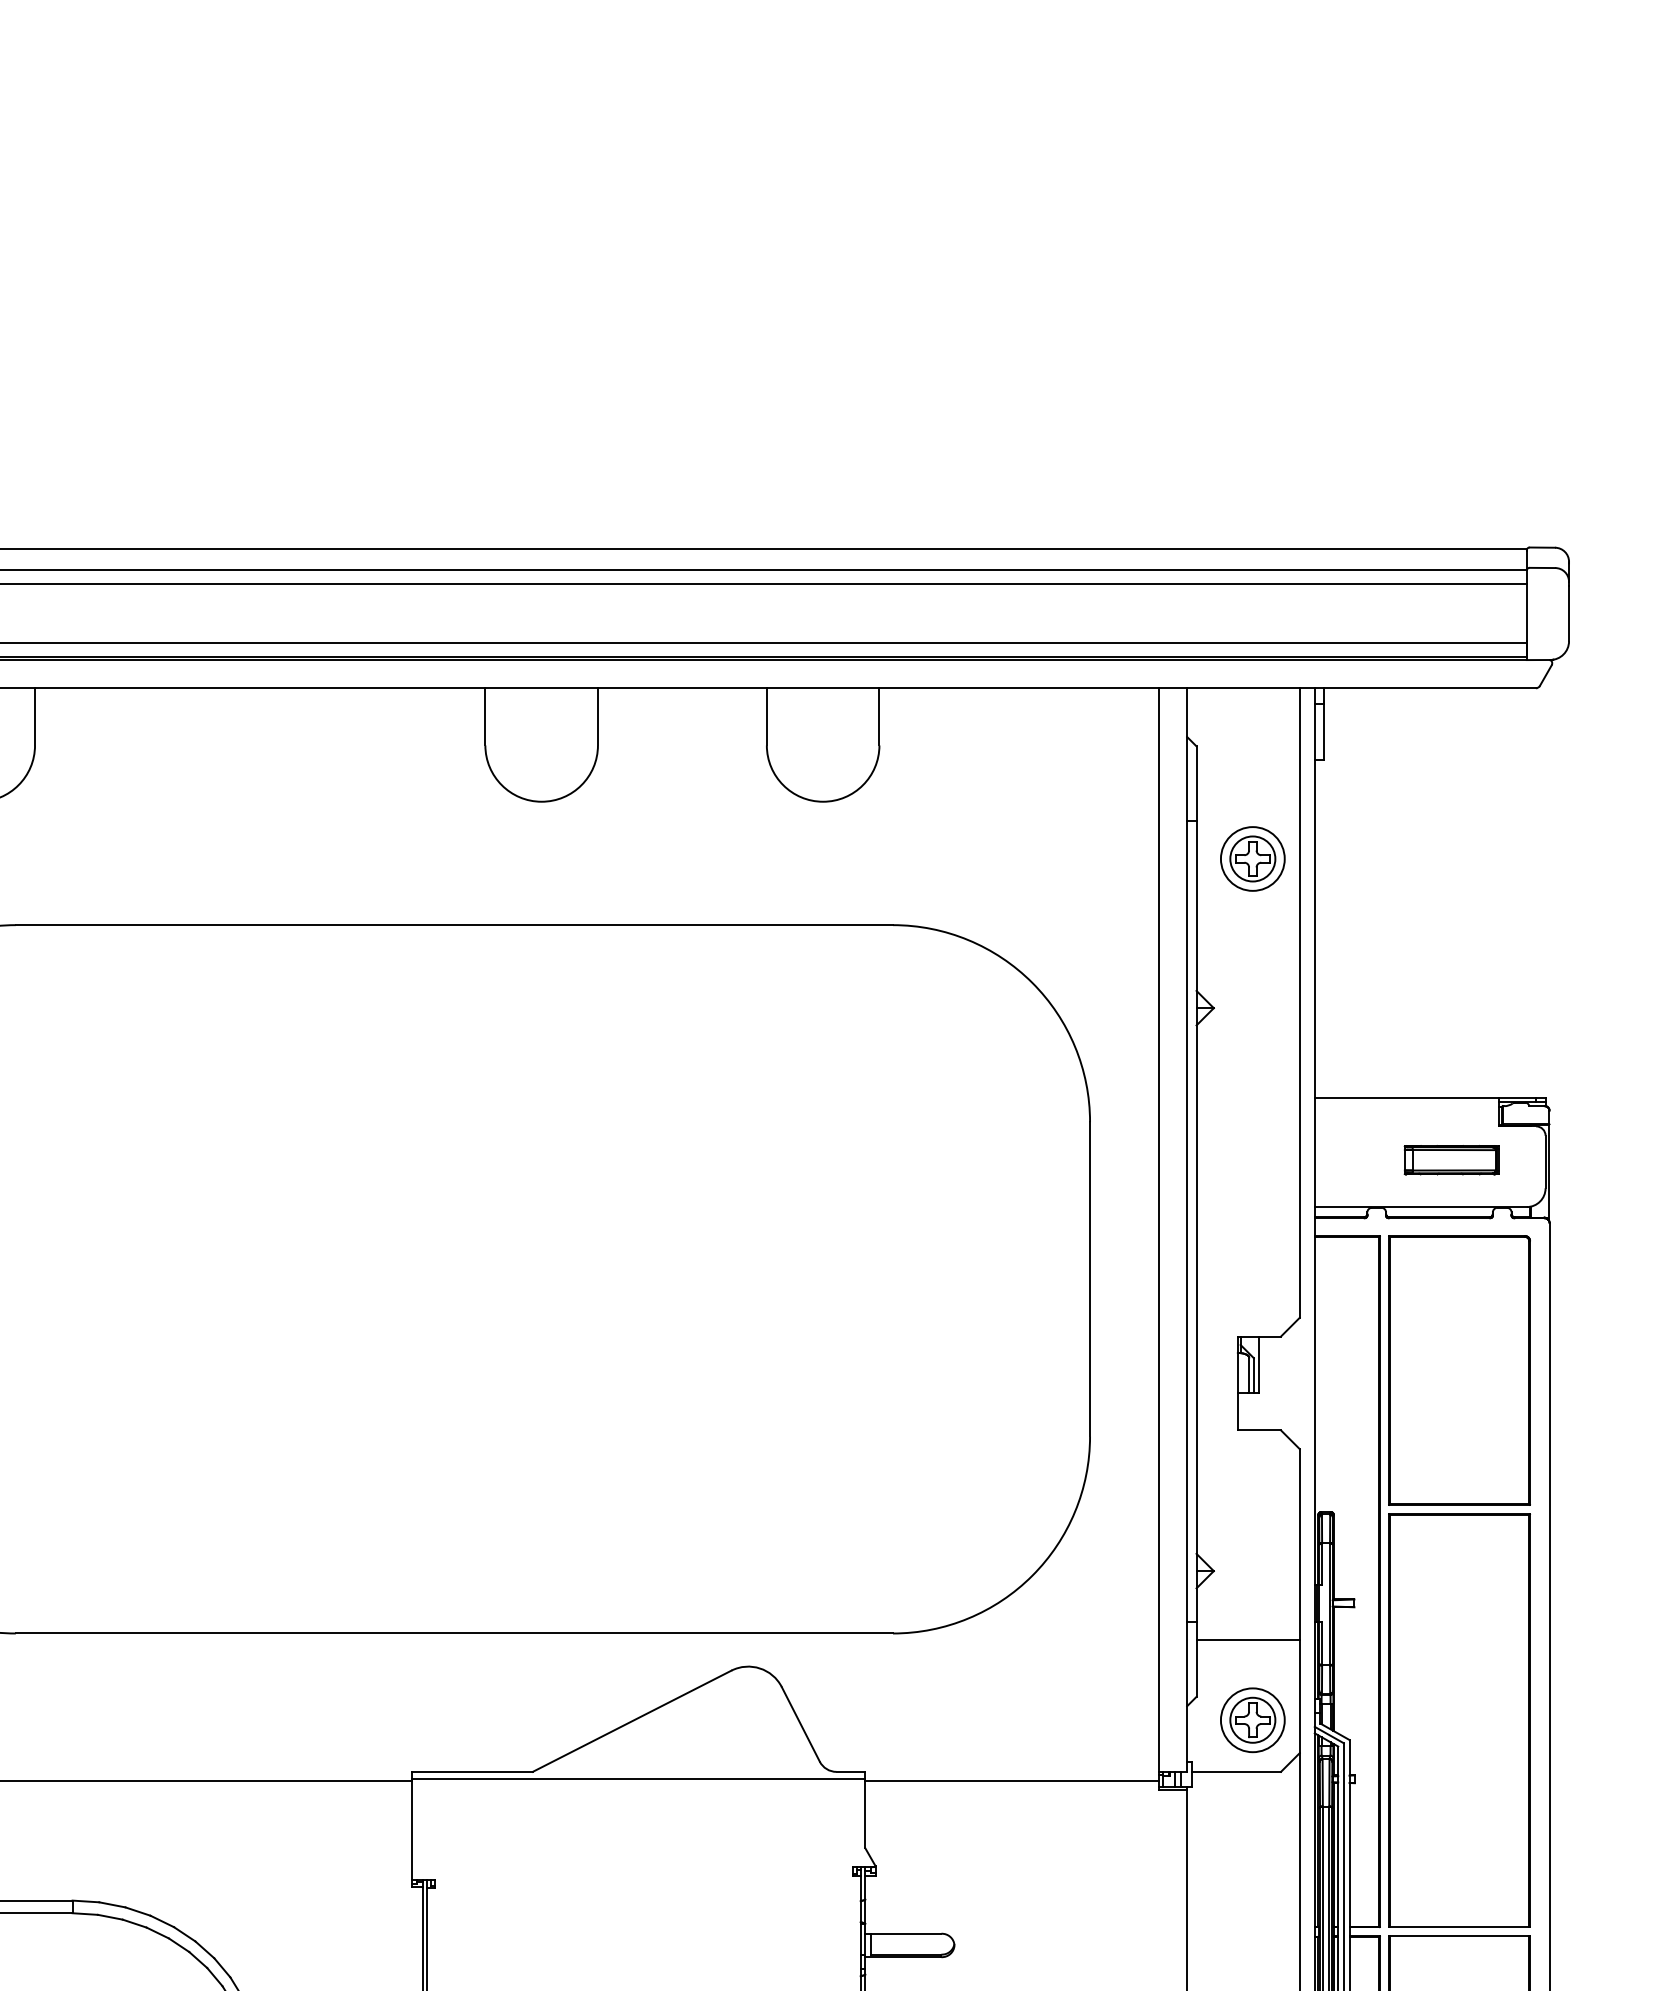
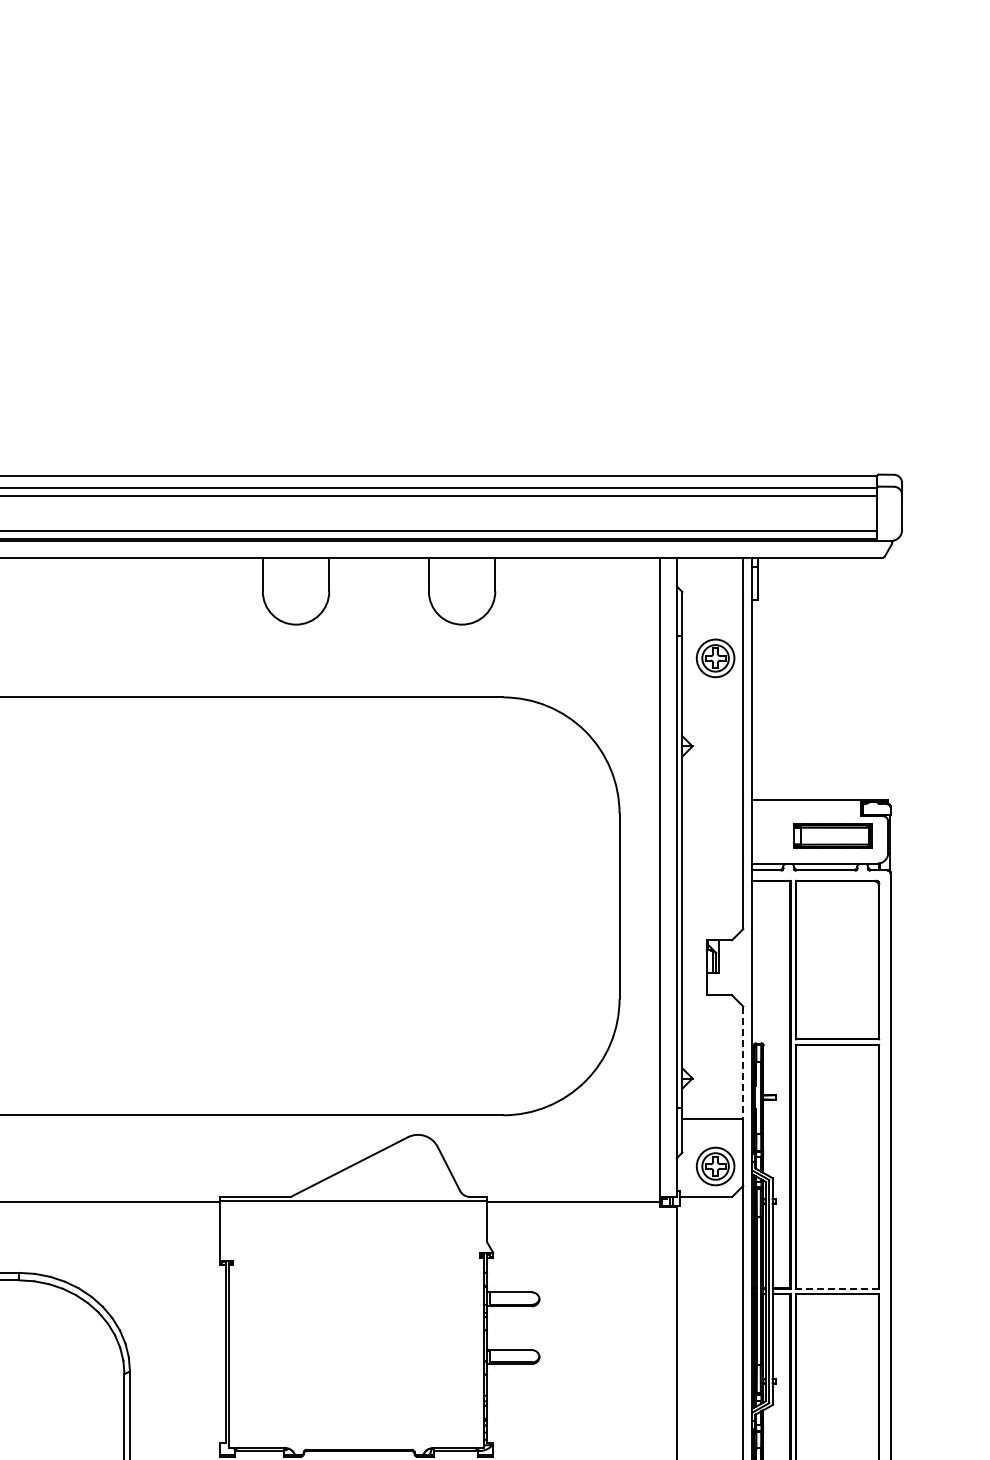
part: (1451, 1159) -> (832, 835), size x1.4
line: (1300, 1545) -> (743, 1063), solid -> dashed
line: (1459, 1927) -> (837, 1288), solid -> dashed

